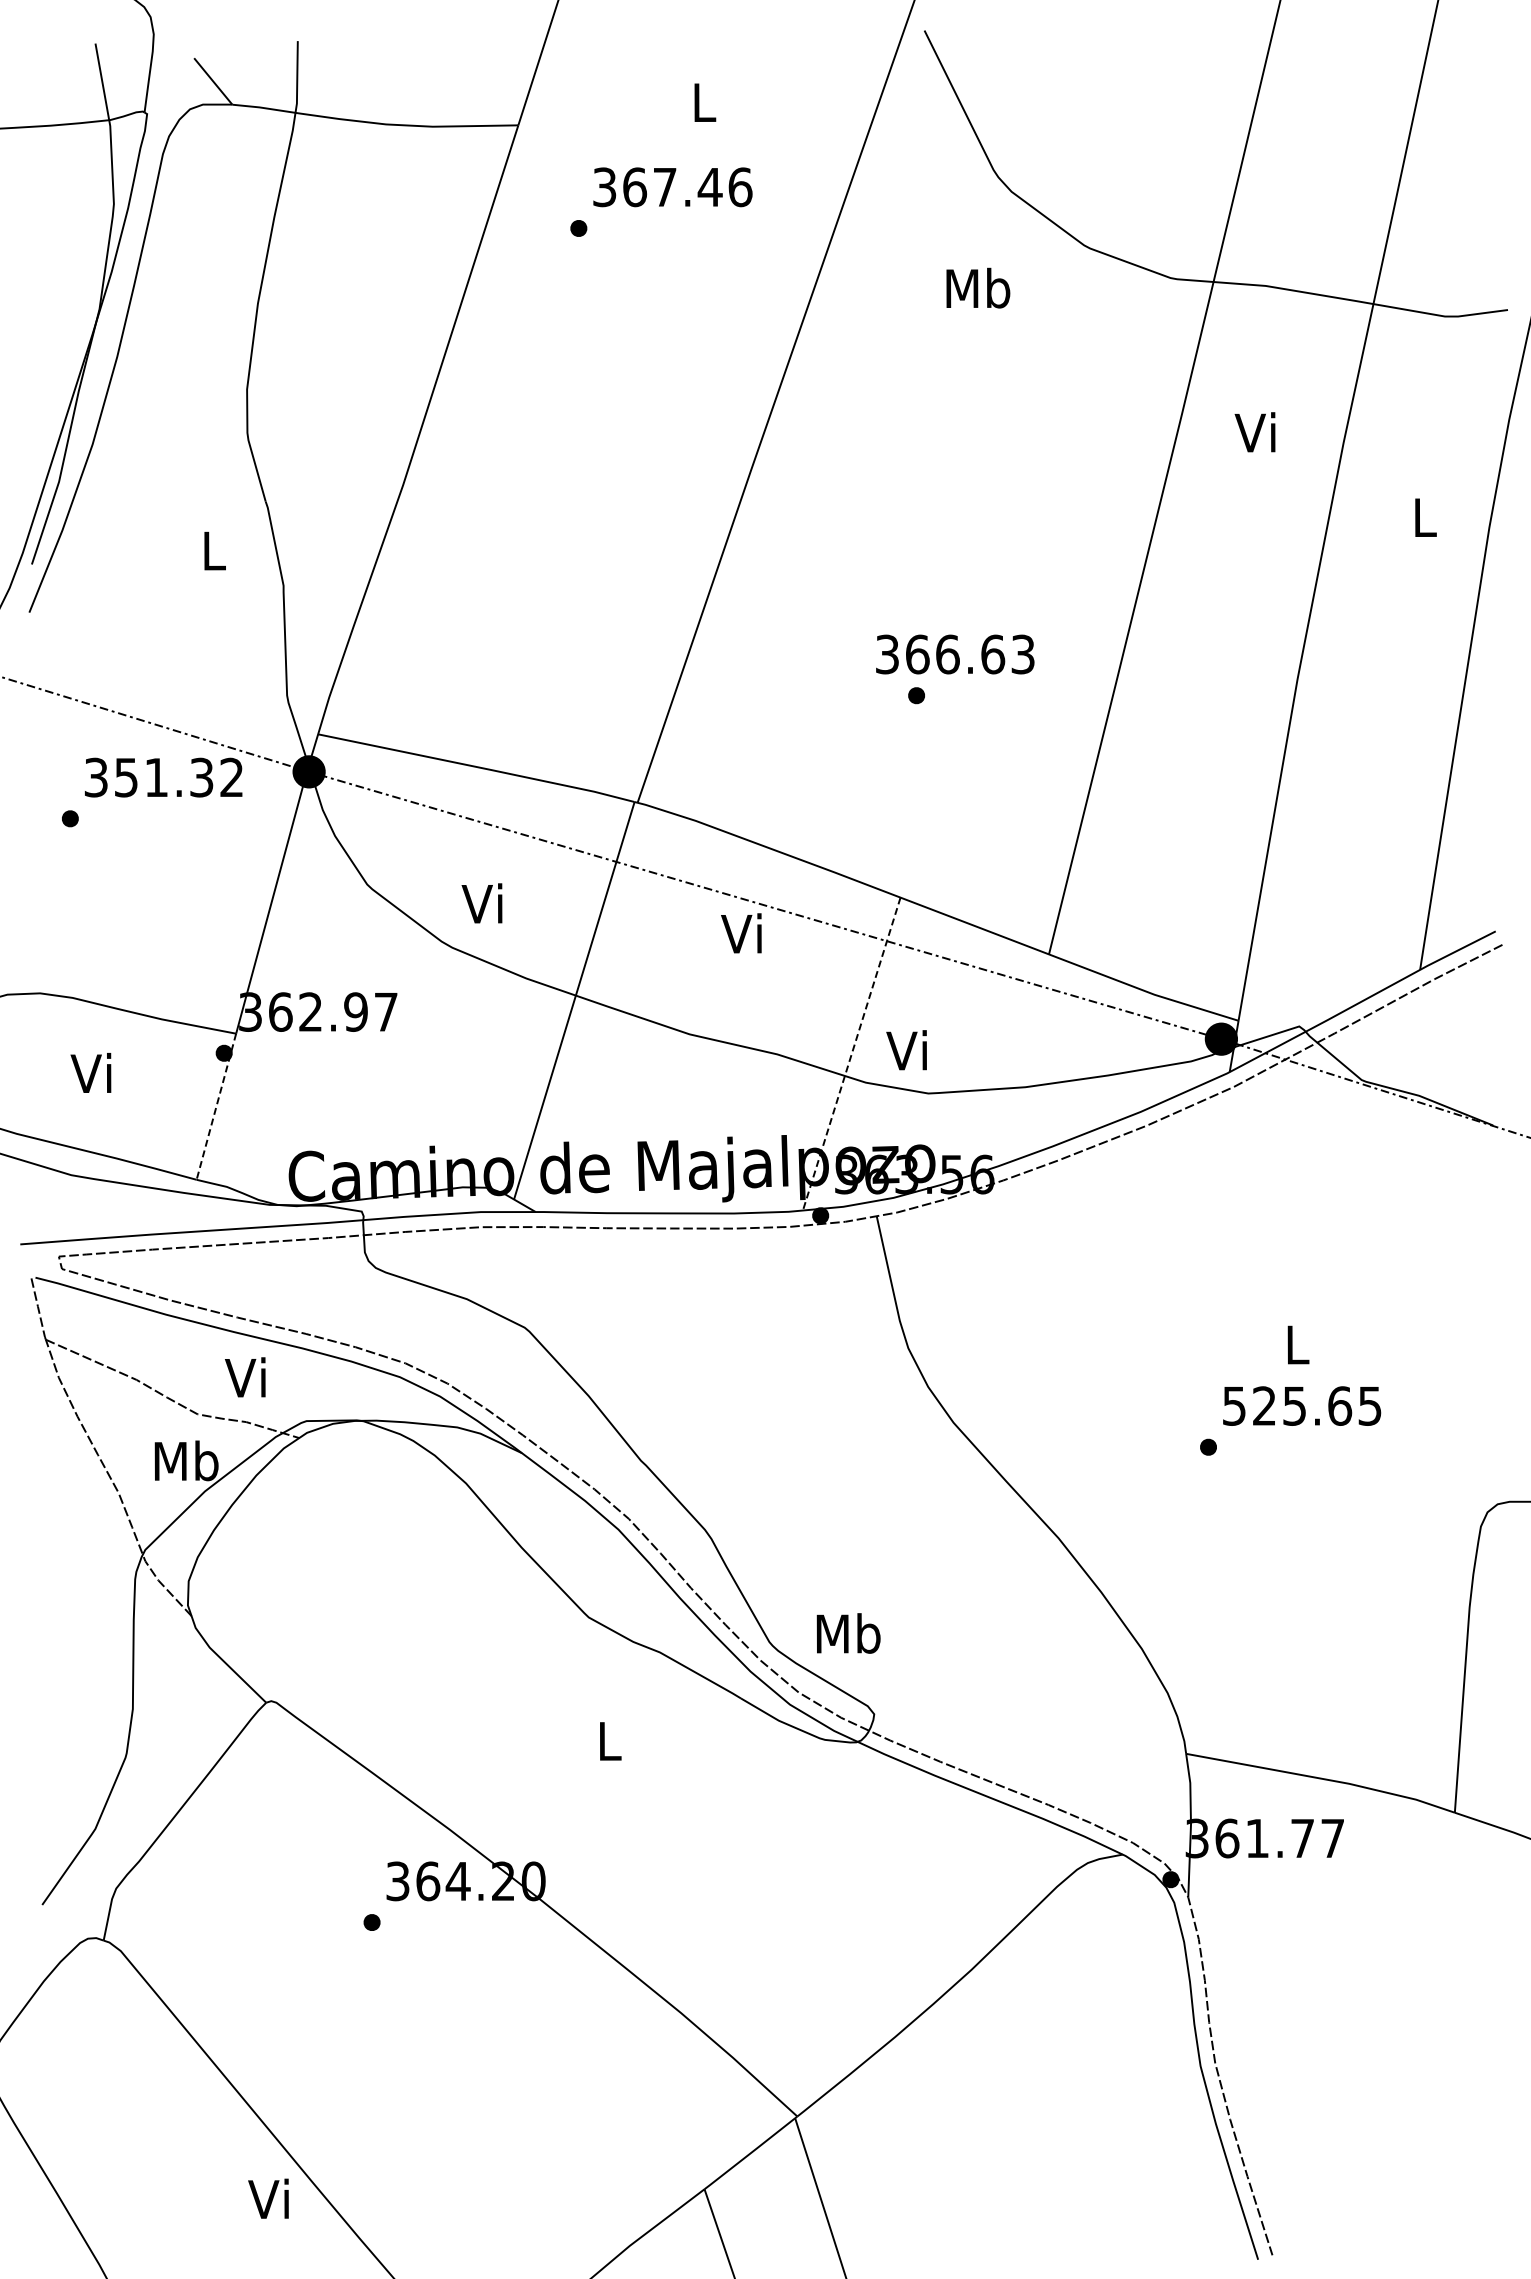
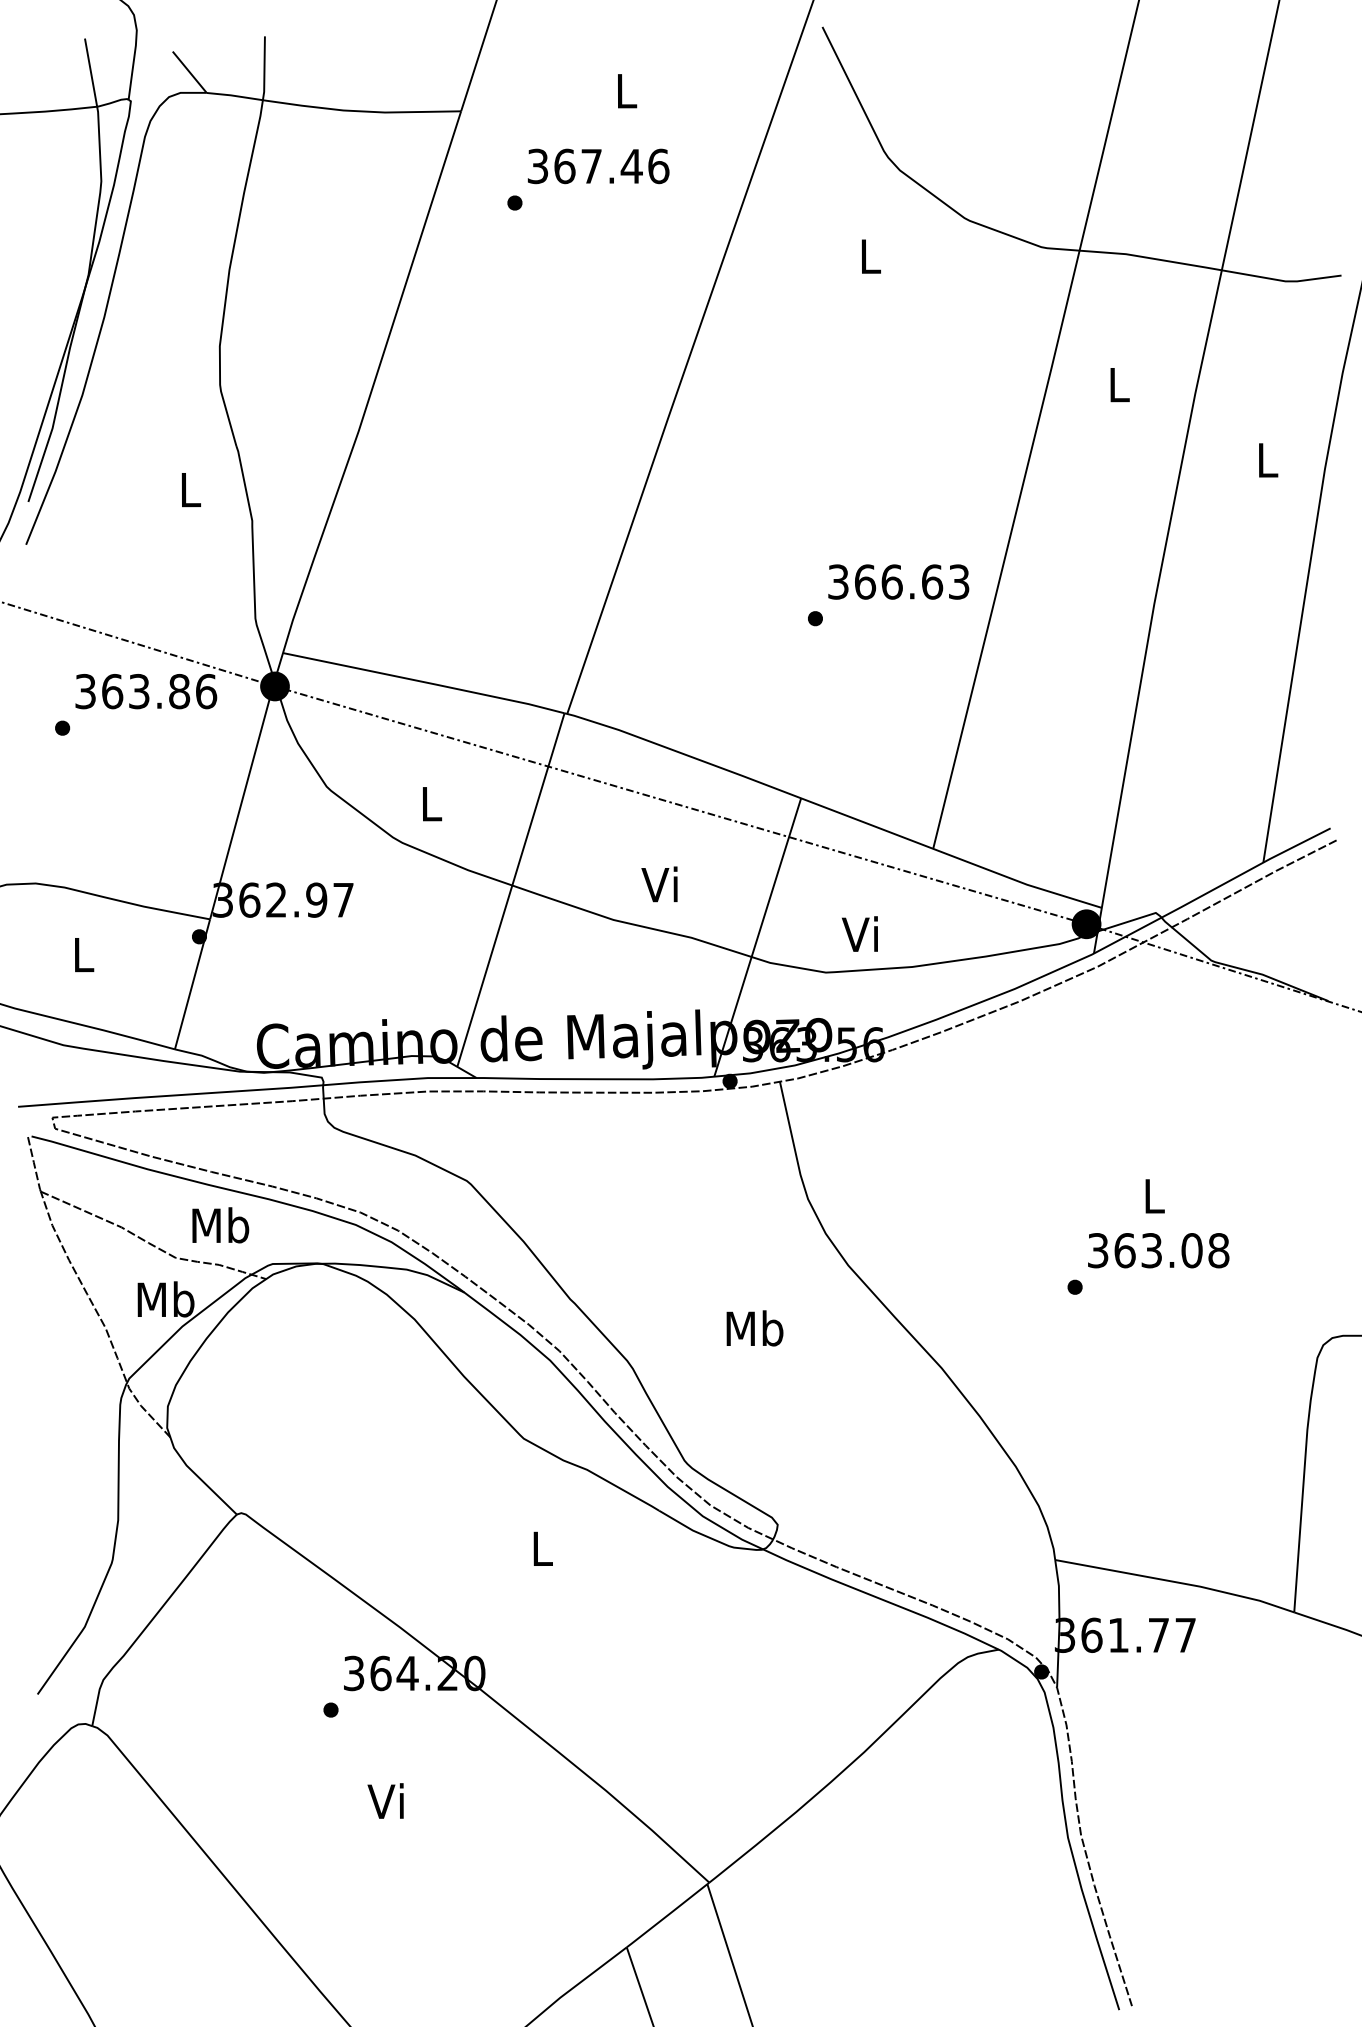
text: (978, 287) -> (870, 255), Mb -> L
text: (1254, 432) -> (1116, 384), Vi -> L
text: (955, 654) -> (898, 582), moved
text: (179, 777) -> (159, 691), 351.32 -> 363.86
text: (481, 903) -> (428, 803), Vi -> L
text: (741, 933) -> (659, 884), moved
text: (906, 1050) -> (859, 934), moved
line: (851, 1054) -> (757, 937), dashed -> solid
text: (90, 1072) -> (80, 953), Vi -> L
line: (216, 1106) -> (192, 984), dashed -> solid
text: (248, 1377) -> (221, 1225), Vi -> Mb
text: (1302, 1405) -> (1158, 1250), 525.65 -> 363.08
text: (848, 1633) -> (754, 1328), moved
text: (268, 2198) -> (385, 1800), moved

